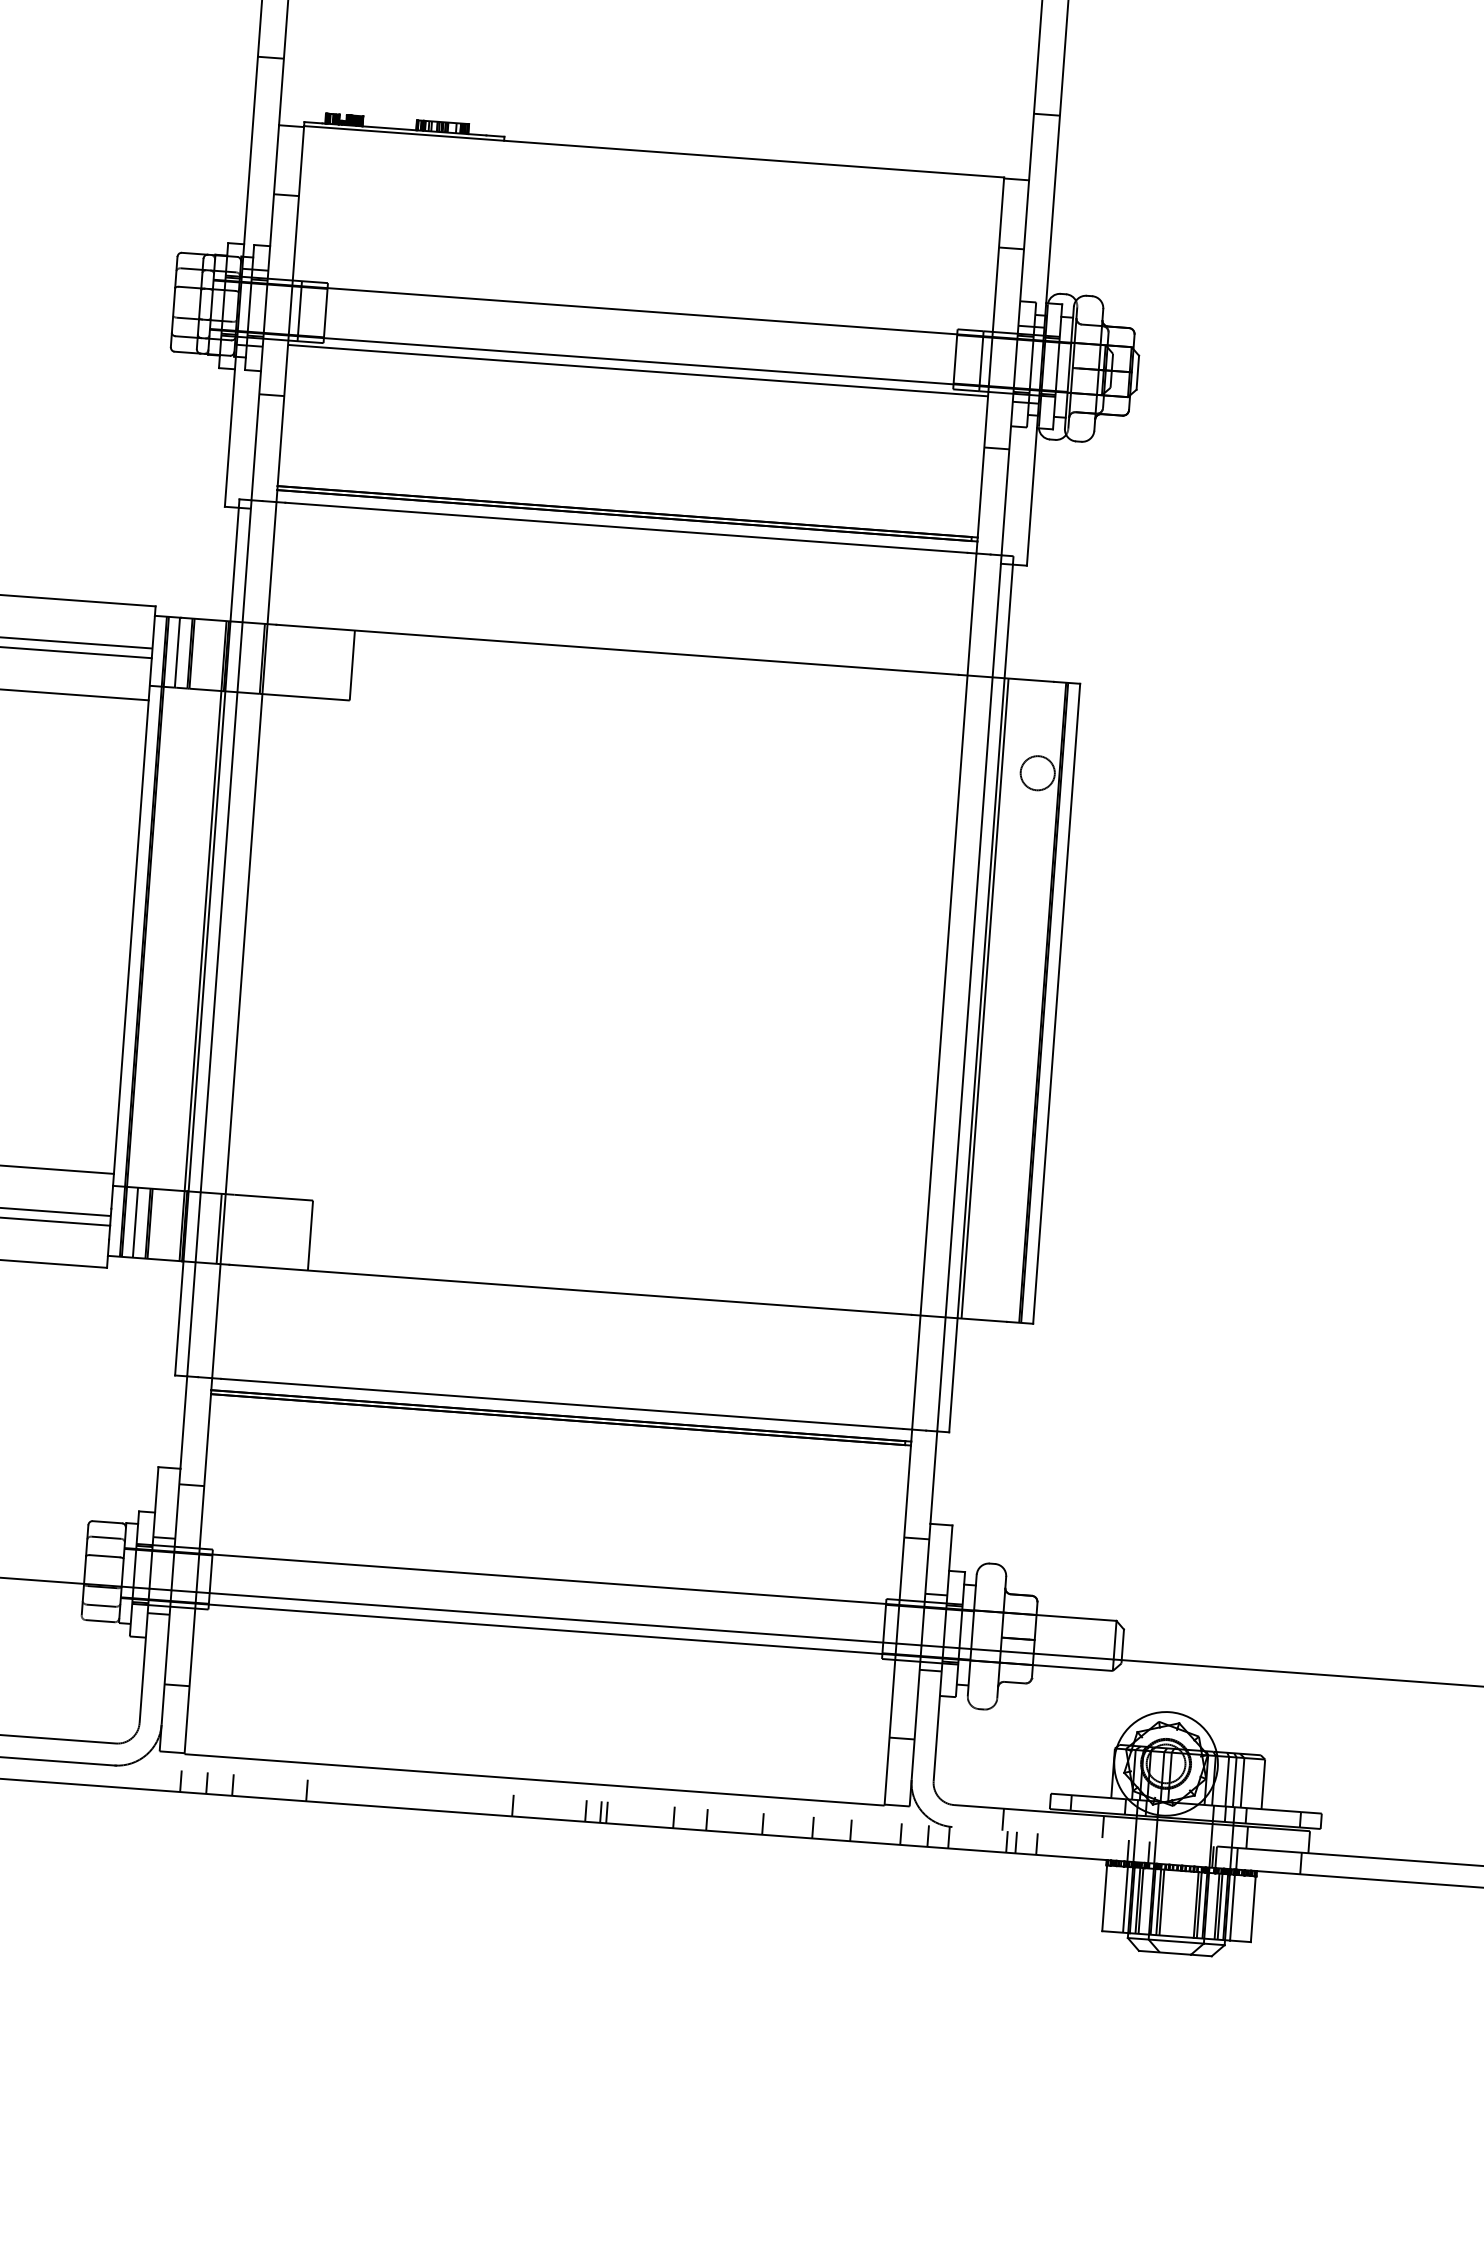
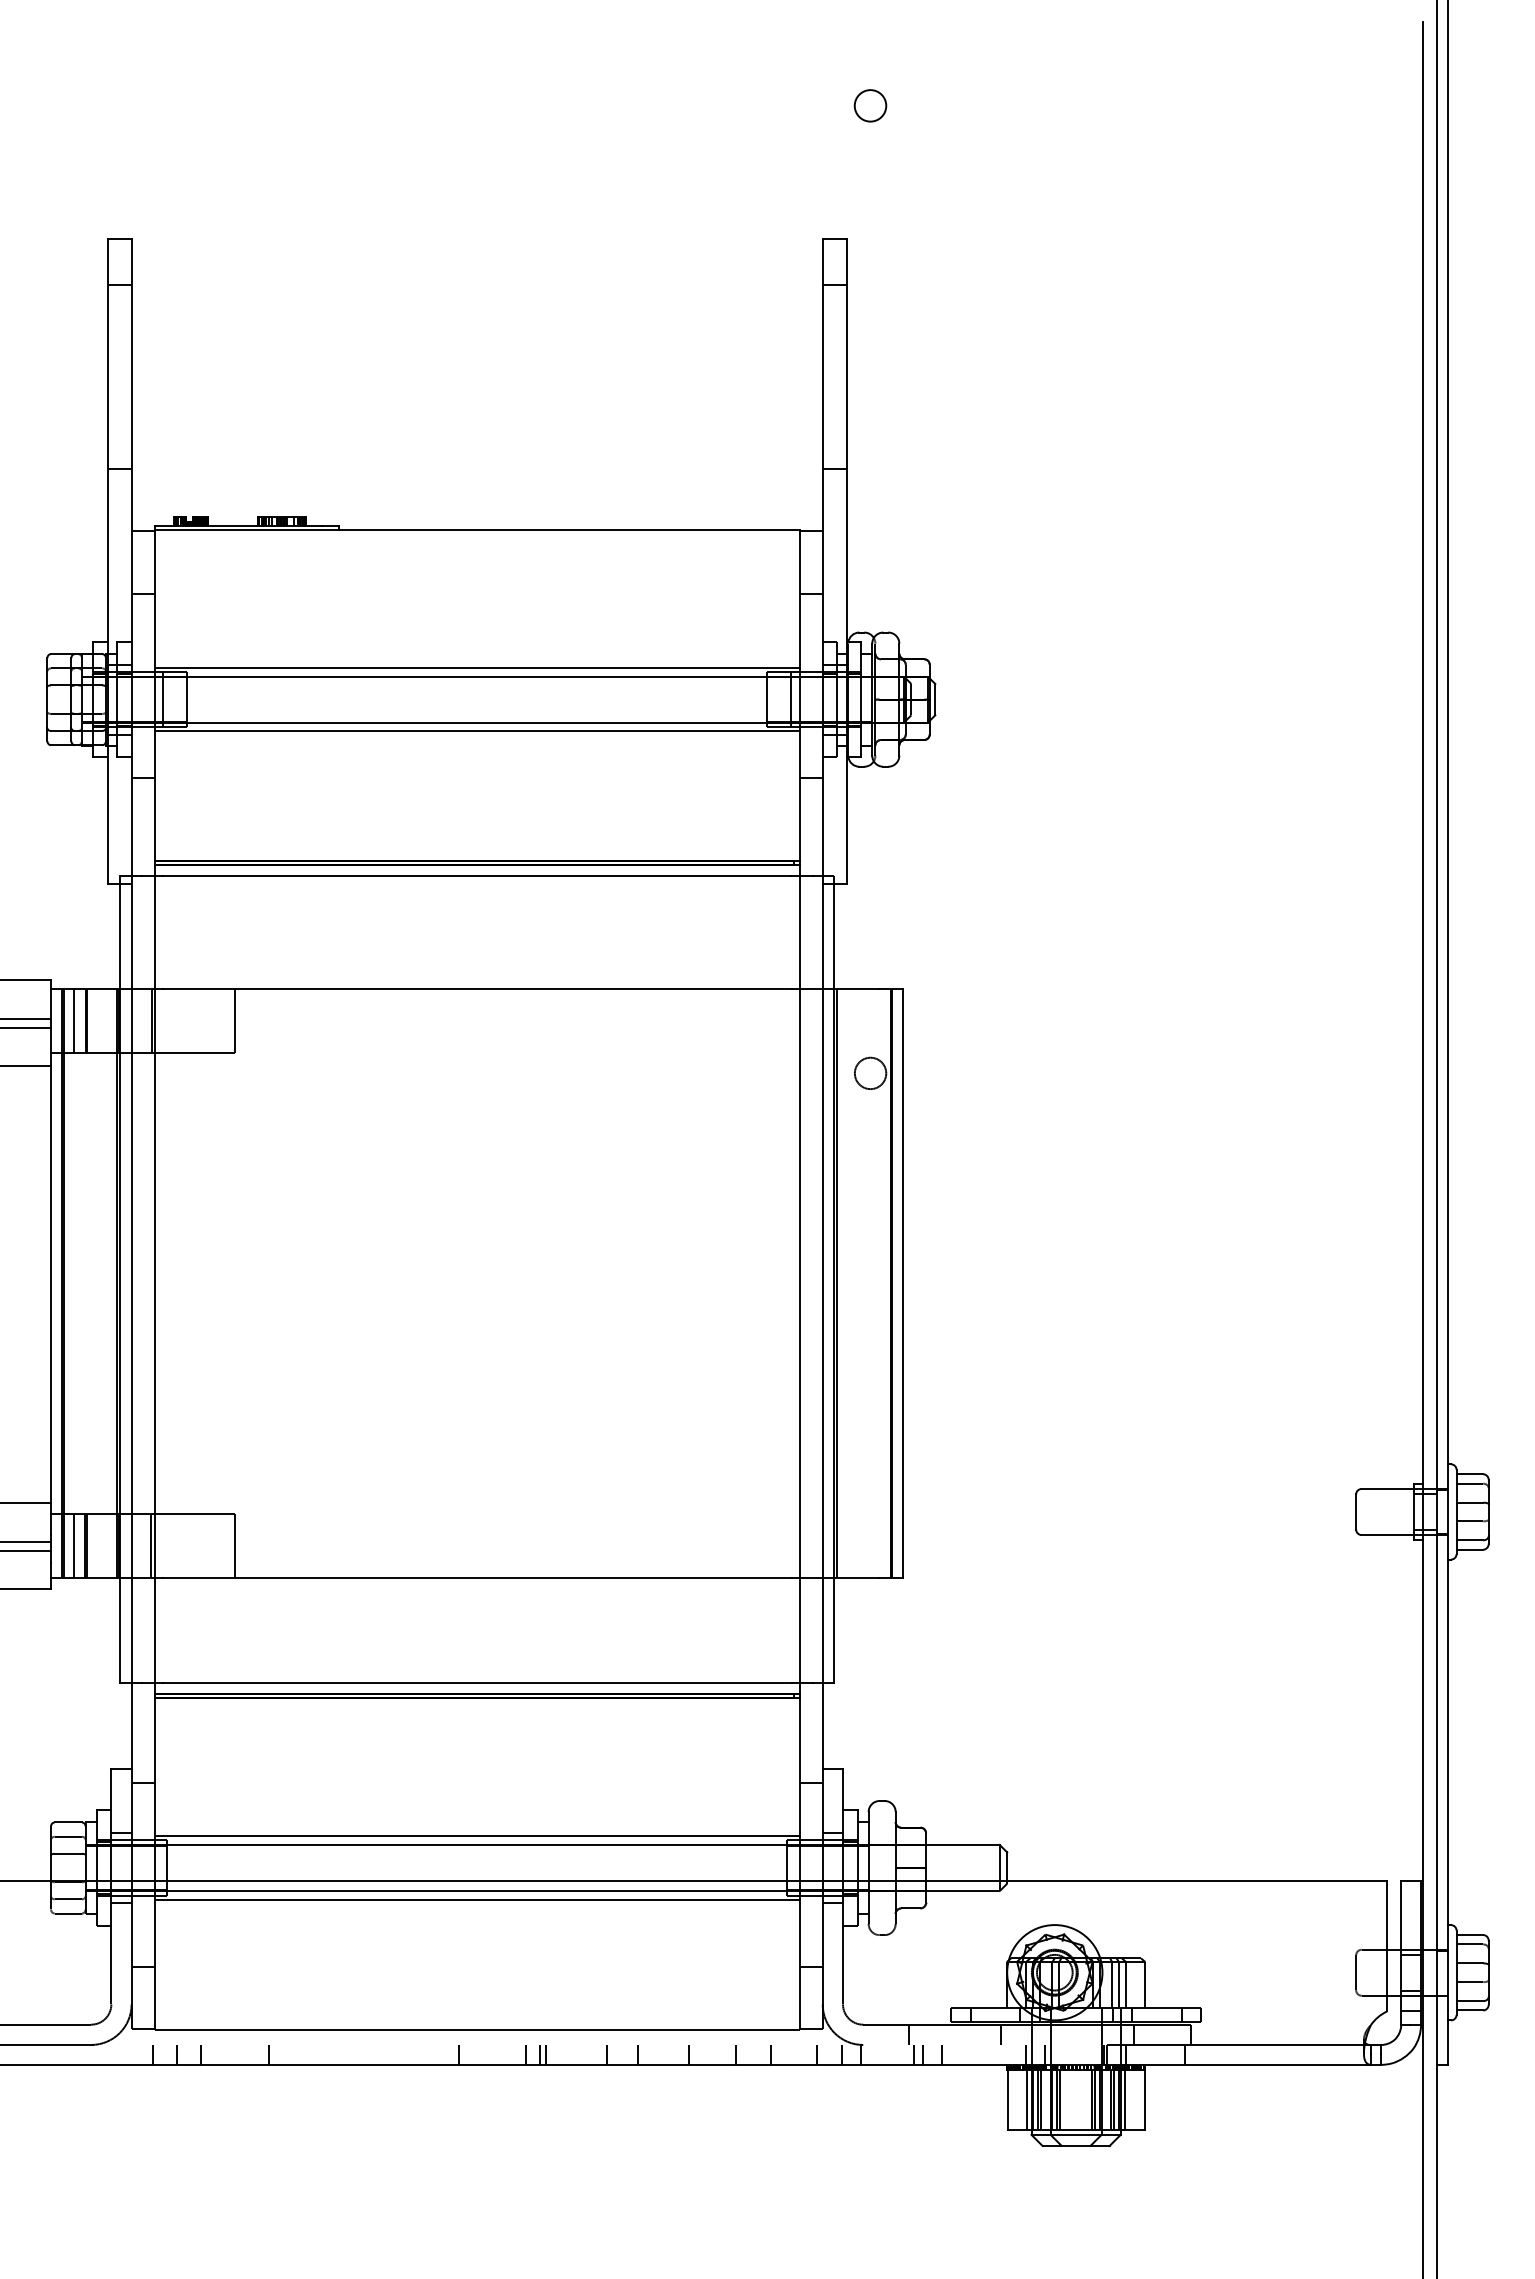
line: (642, 301) -> (476, 667), added
line: (549, 1569) -> (476, 1836), added
line: (544, 1638) -> (476, 1899), added

